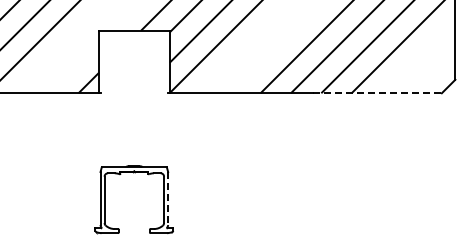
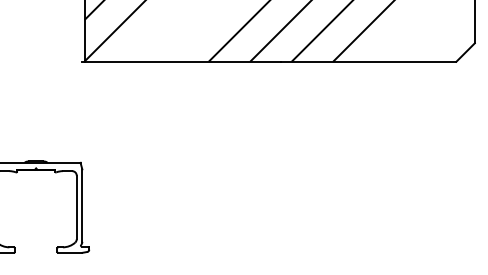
line: (378, 93) -> (369, 62), dashed -> solid
line: (168, 198) -> (82, 205), dashed -> solid

